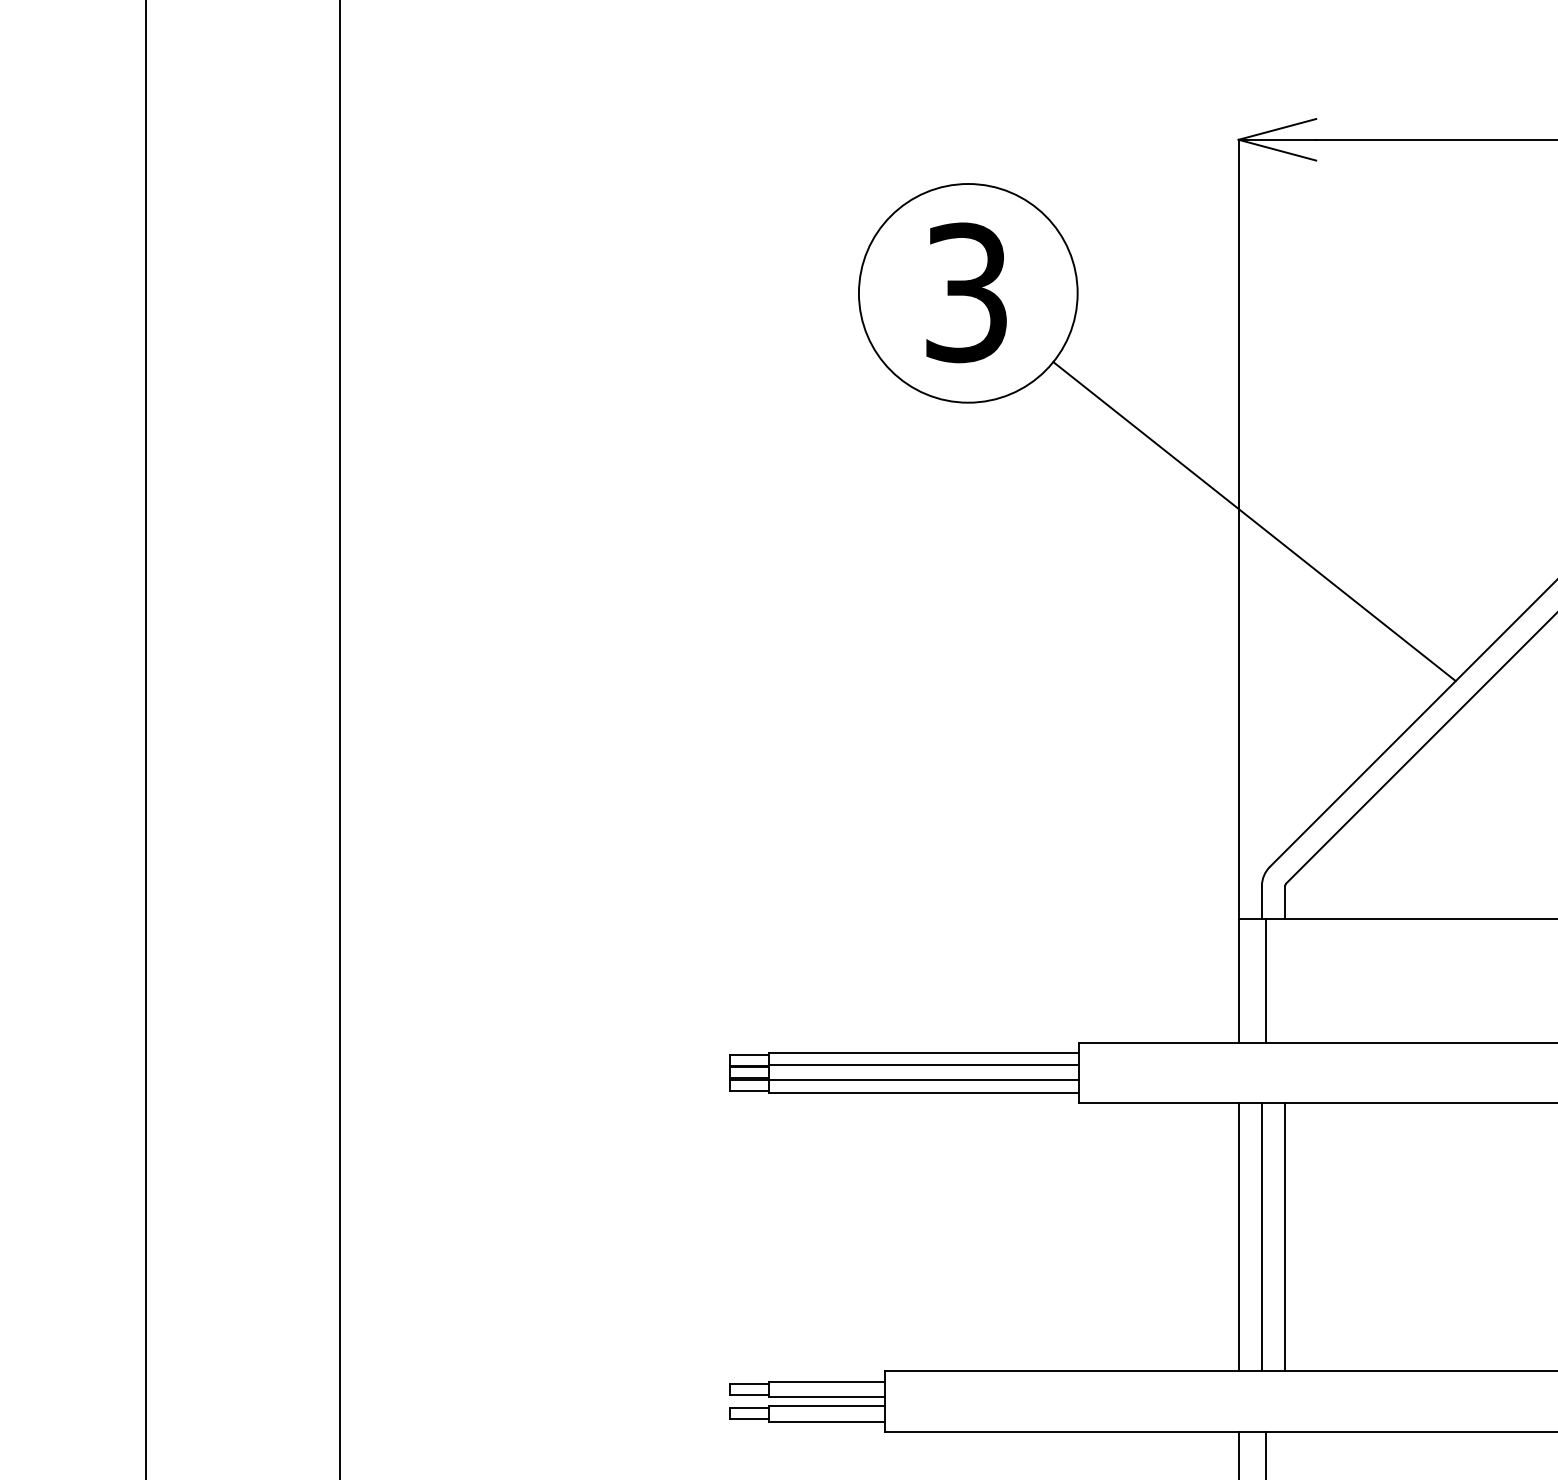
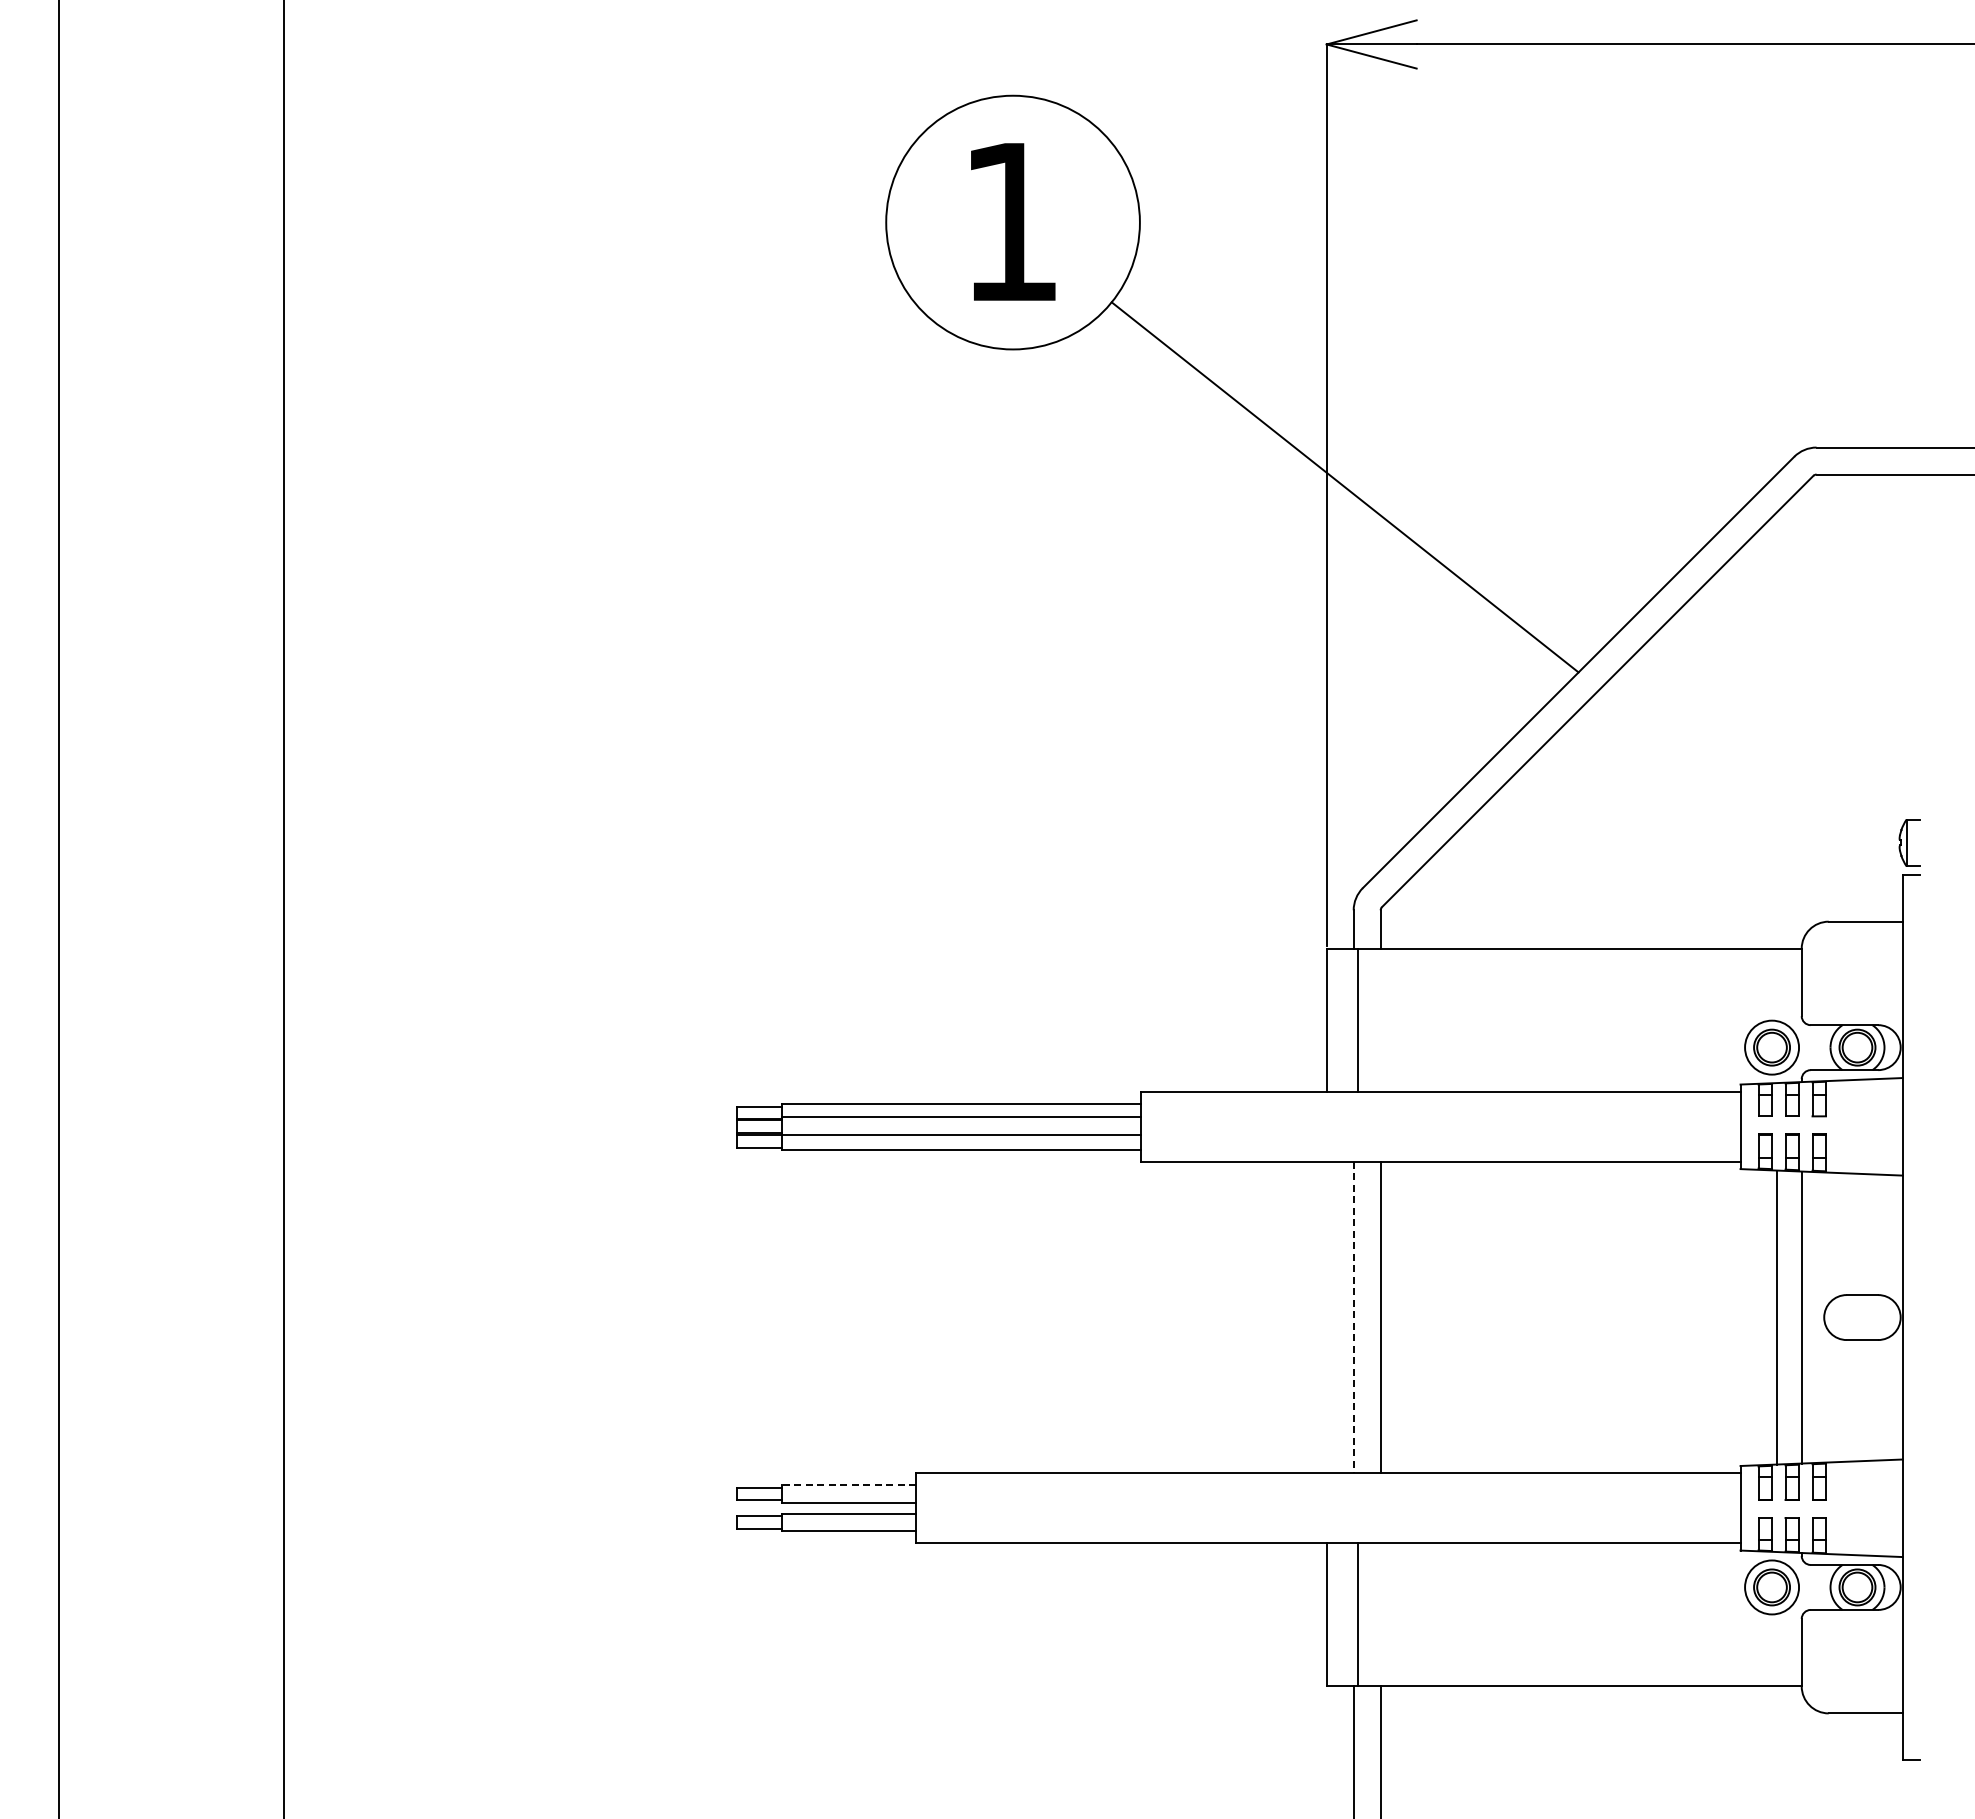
text: (966, 292) -> (1010, 221), 3 -> 1
line: (1238, 1237) -> (1326, 1317), removed
line: (1261, 1237) -> (1353, 1317), solid -> dashed
line: (826, 1381) -> (848, 1485), solid -> dashed

